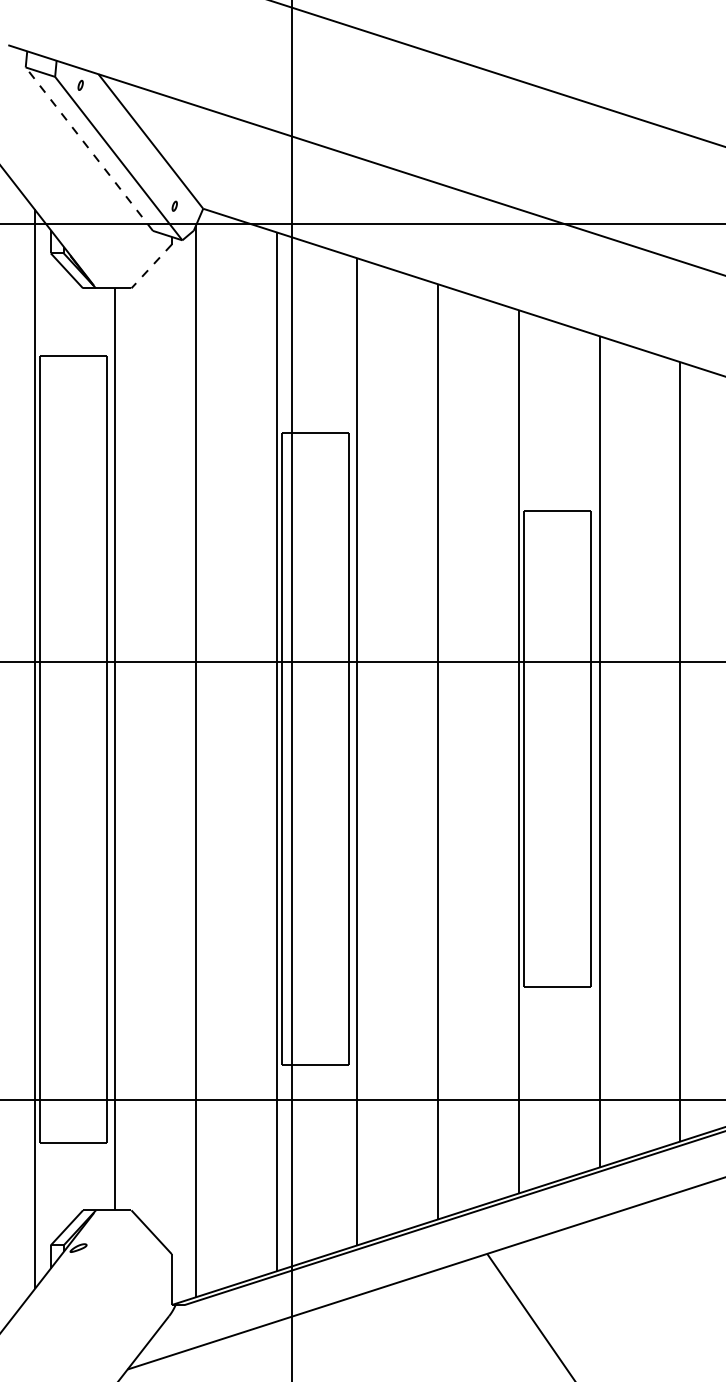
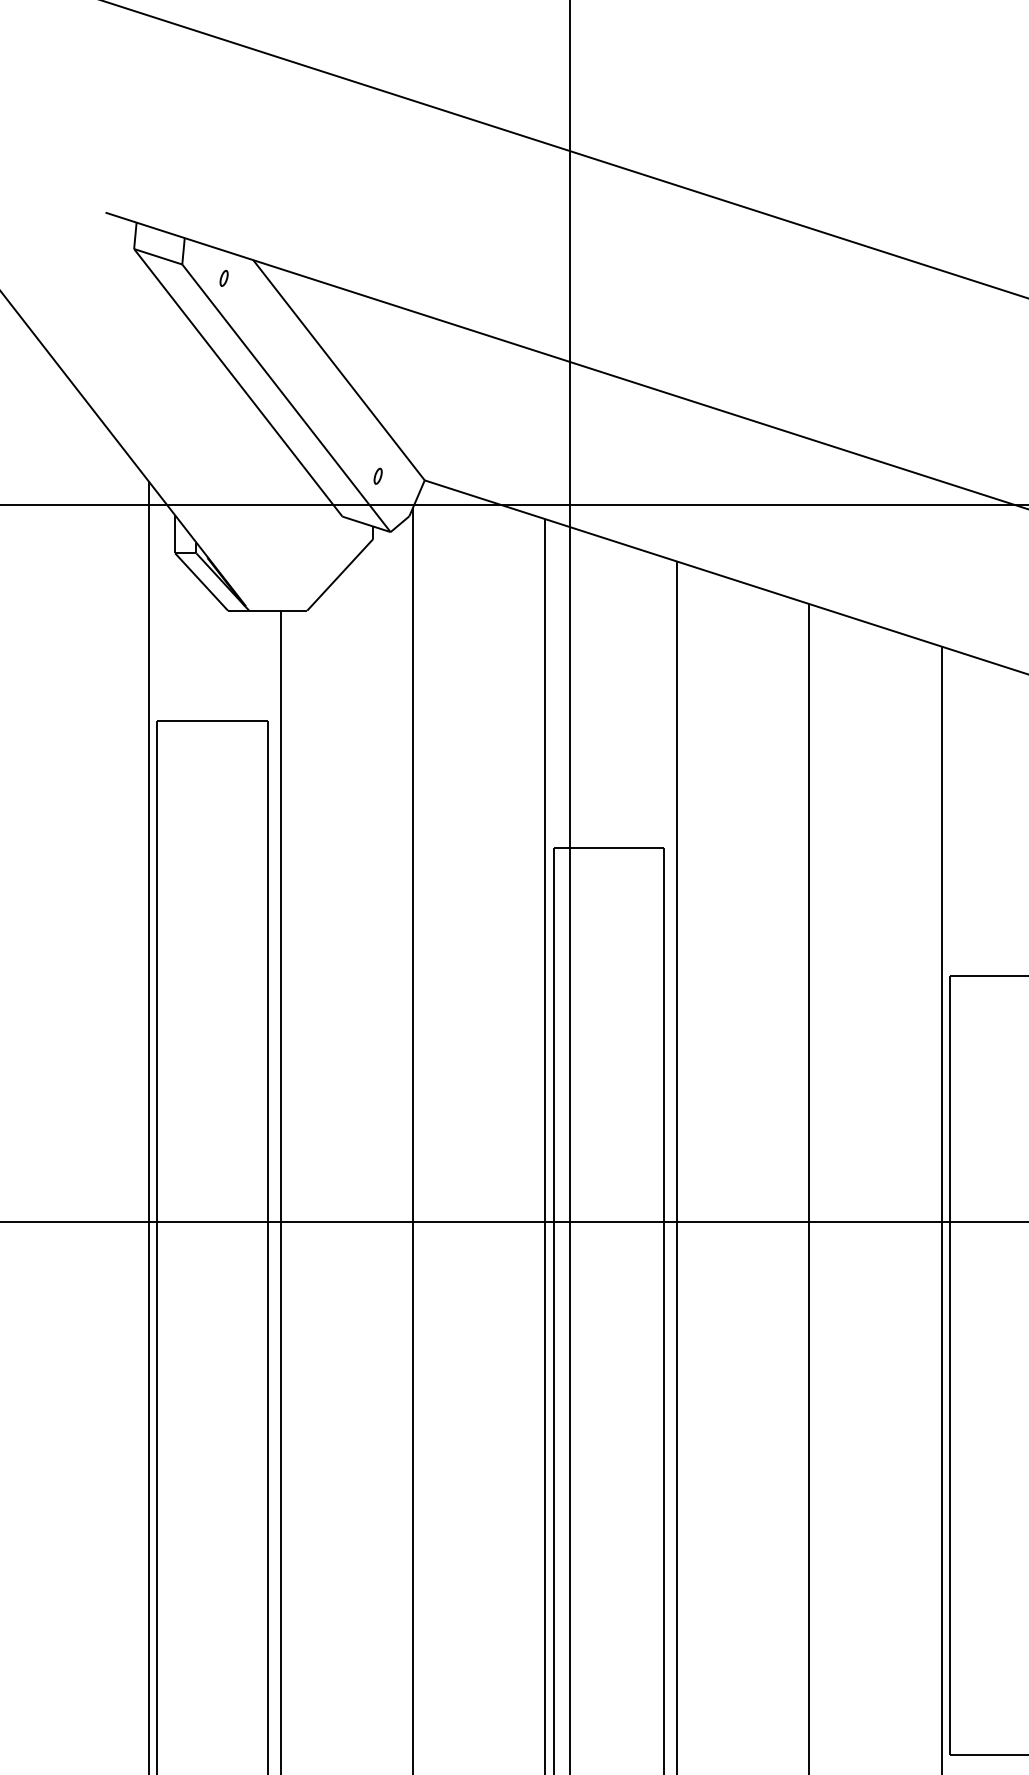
line: (89, 149) -> (238, 383), dashed -> solid
line: (151, 266) -> (340, 574), dashed -> solid

